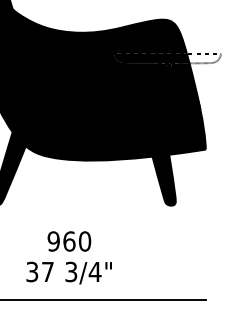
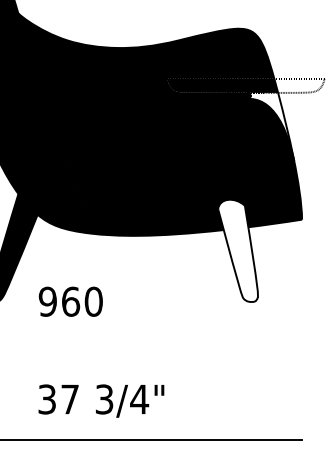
fill: (185, 85) -> (272, 125), removed
fill: (161, 170) -> (237, 250), removed
text: (69, 241) -> (71, 301), moved

